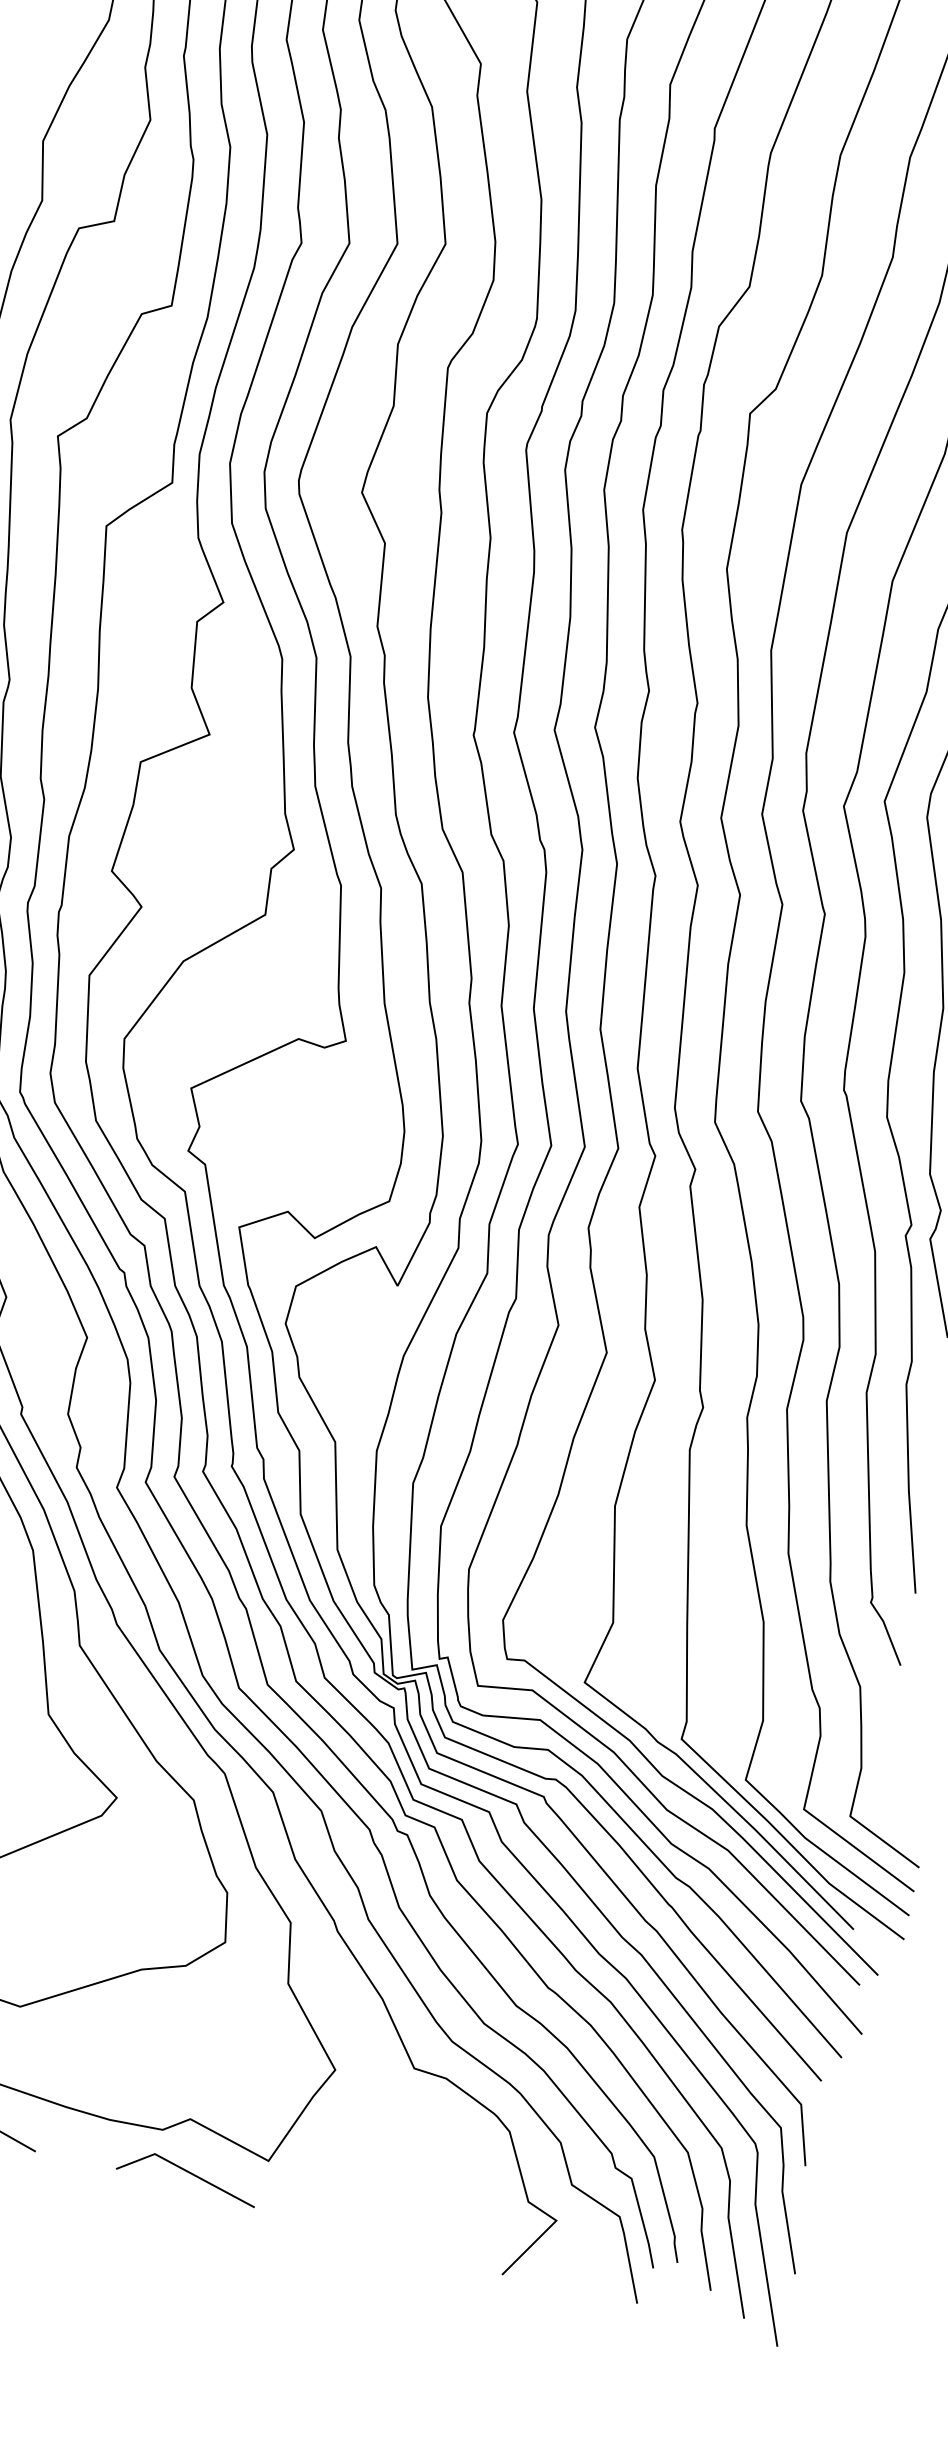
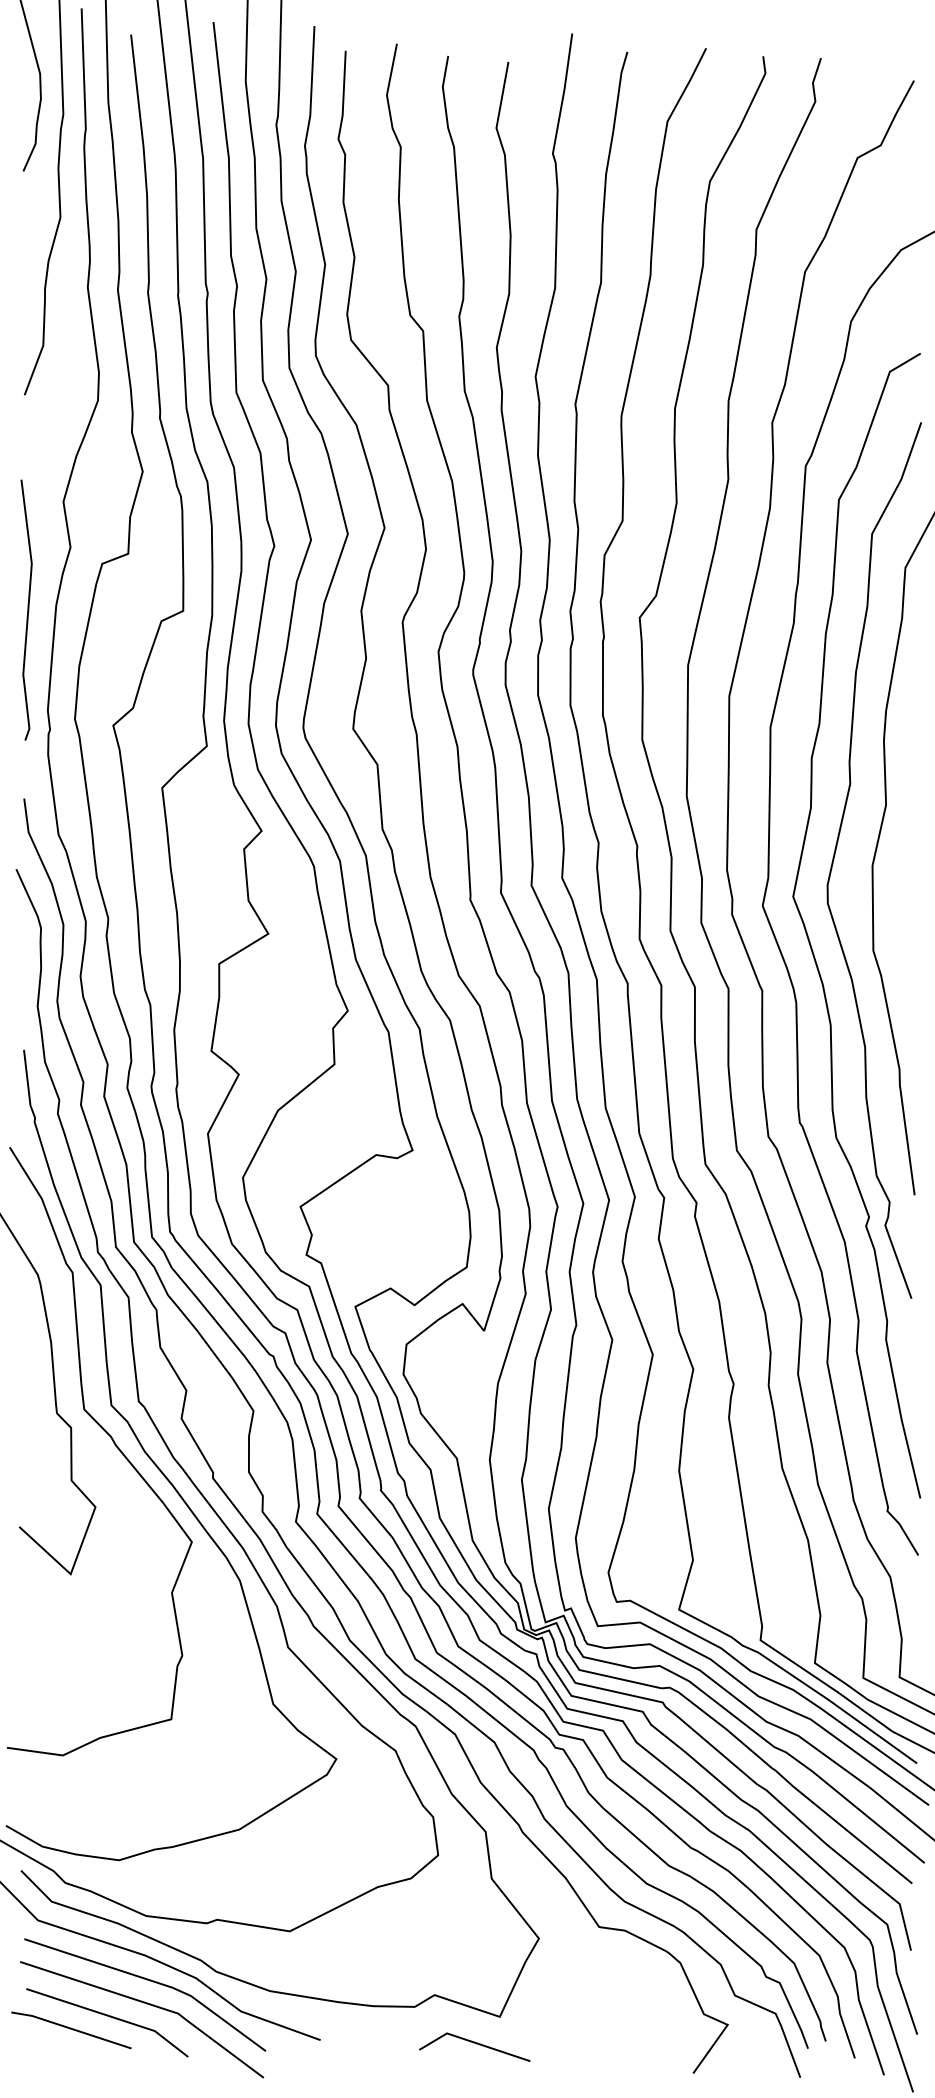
line: (189, 2174) -> (476, 2044), moved

